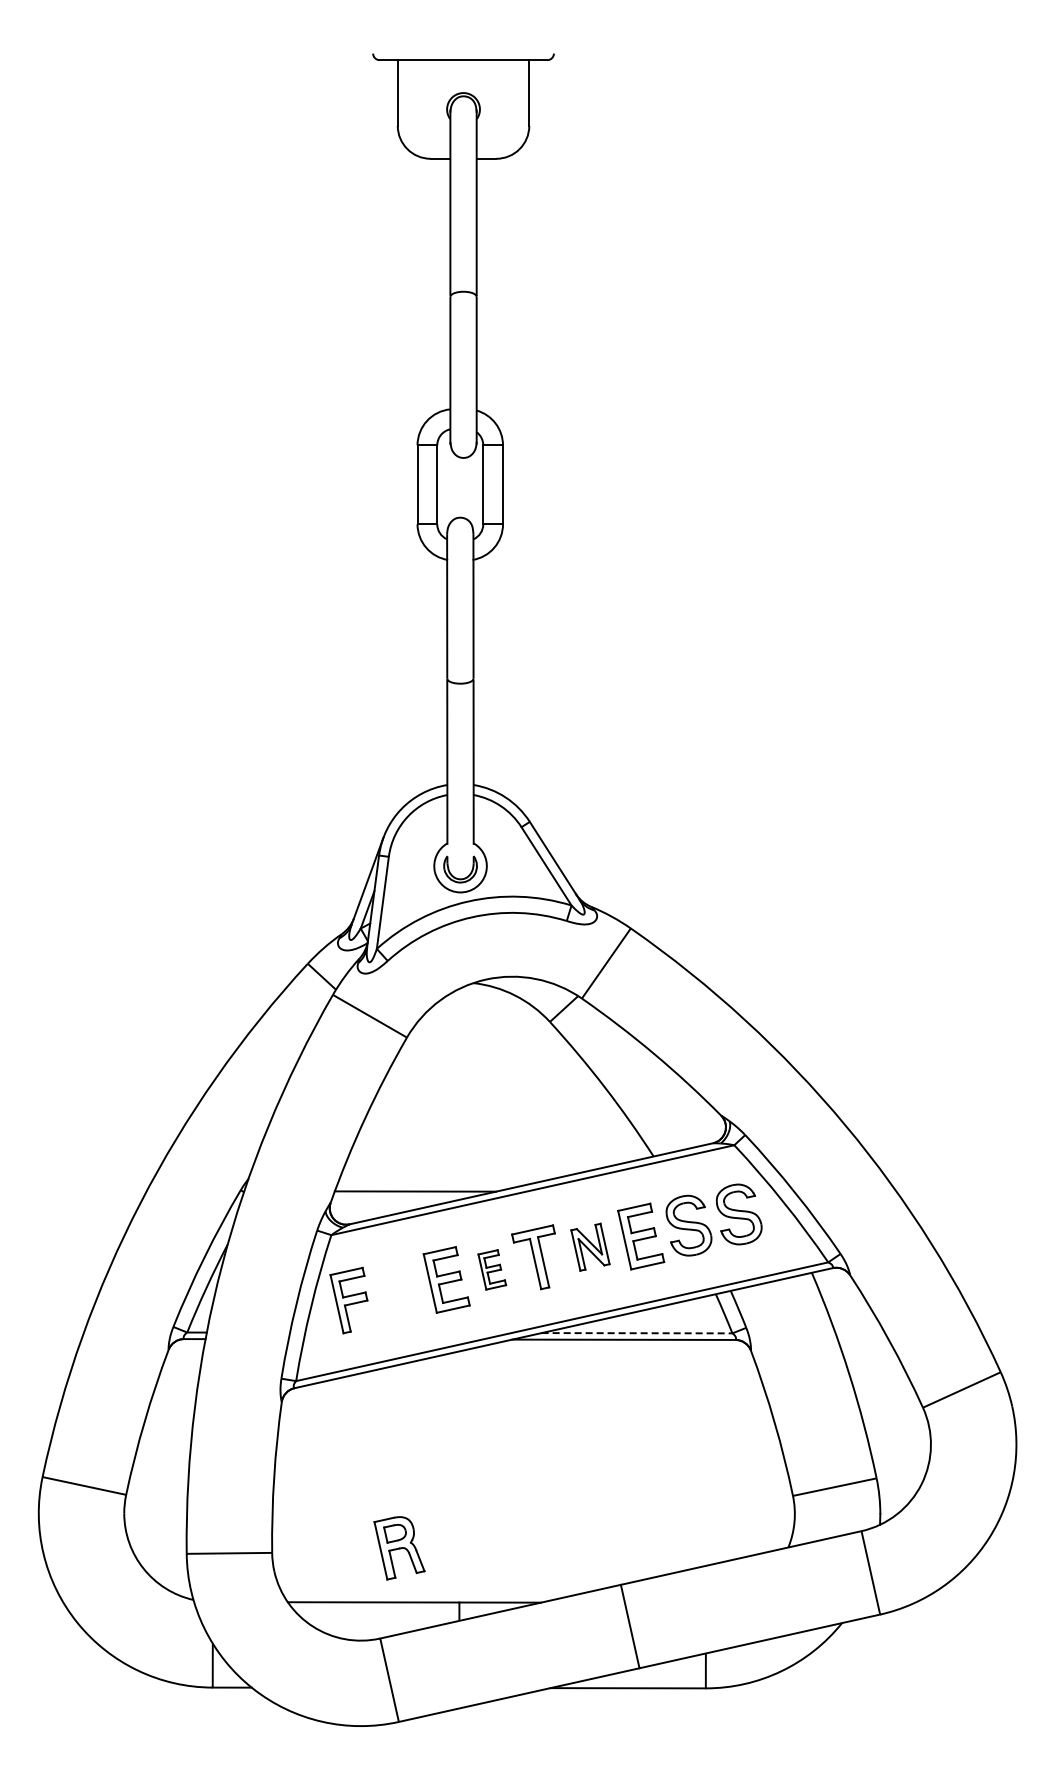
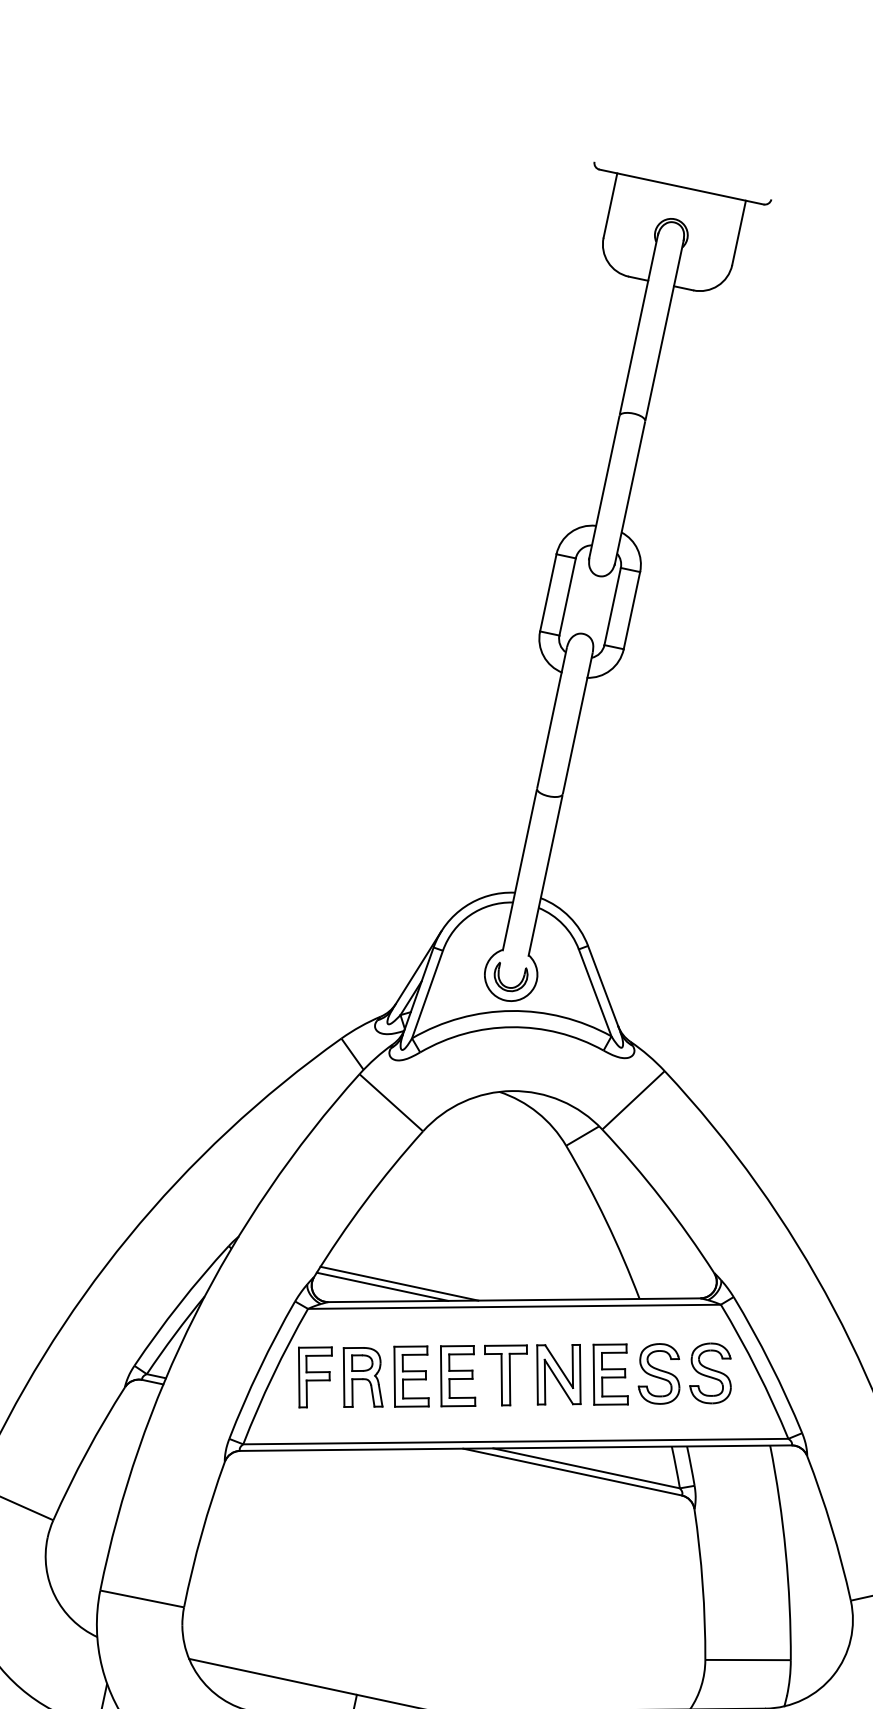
line: (399, 1197) -> (382, 1286), added
part: (590, 1246) -> (559, 1373), size x1.43
part: (492, 1269) -> (458, 1375), size x1.67
line: (637, 1333) -> (587, 1468), dashed -> solid
part: (399, 1548) -> (362, 1379), moved

